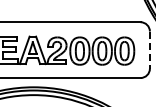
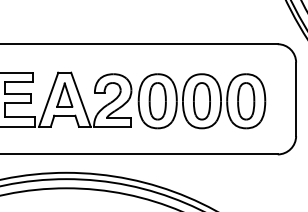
line: (149, 50) -> (295, 100), dashed -> solid

